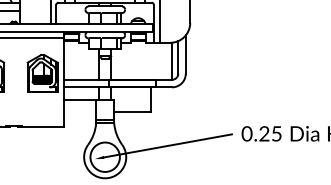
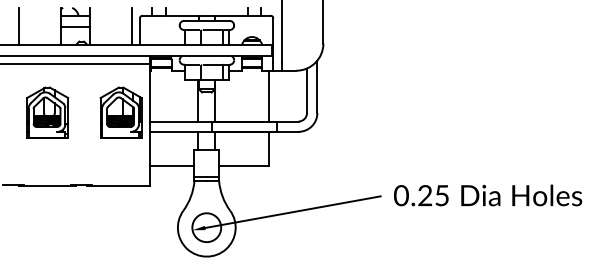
line: (172, 60) -> (269, 95), moved
line: (79, 99) -> (171, 165), moved
circle: (104, 157) -> (206, 227), size x0.71

